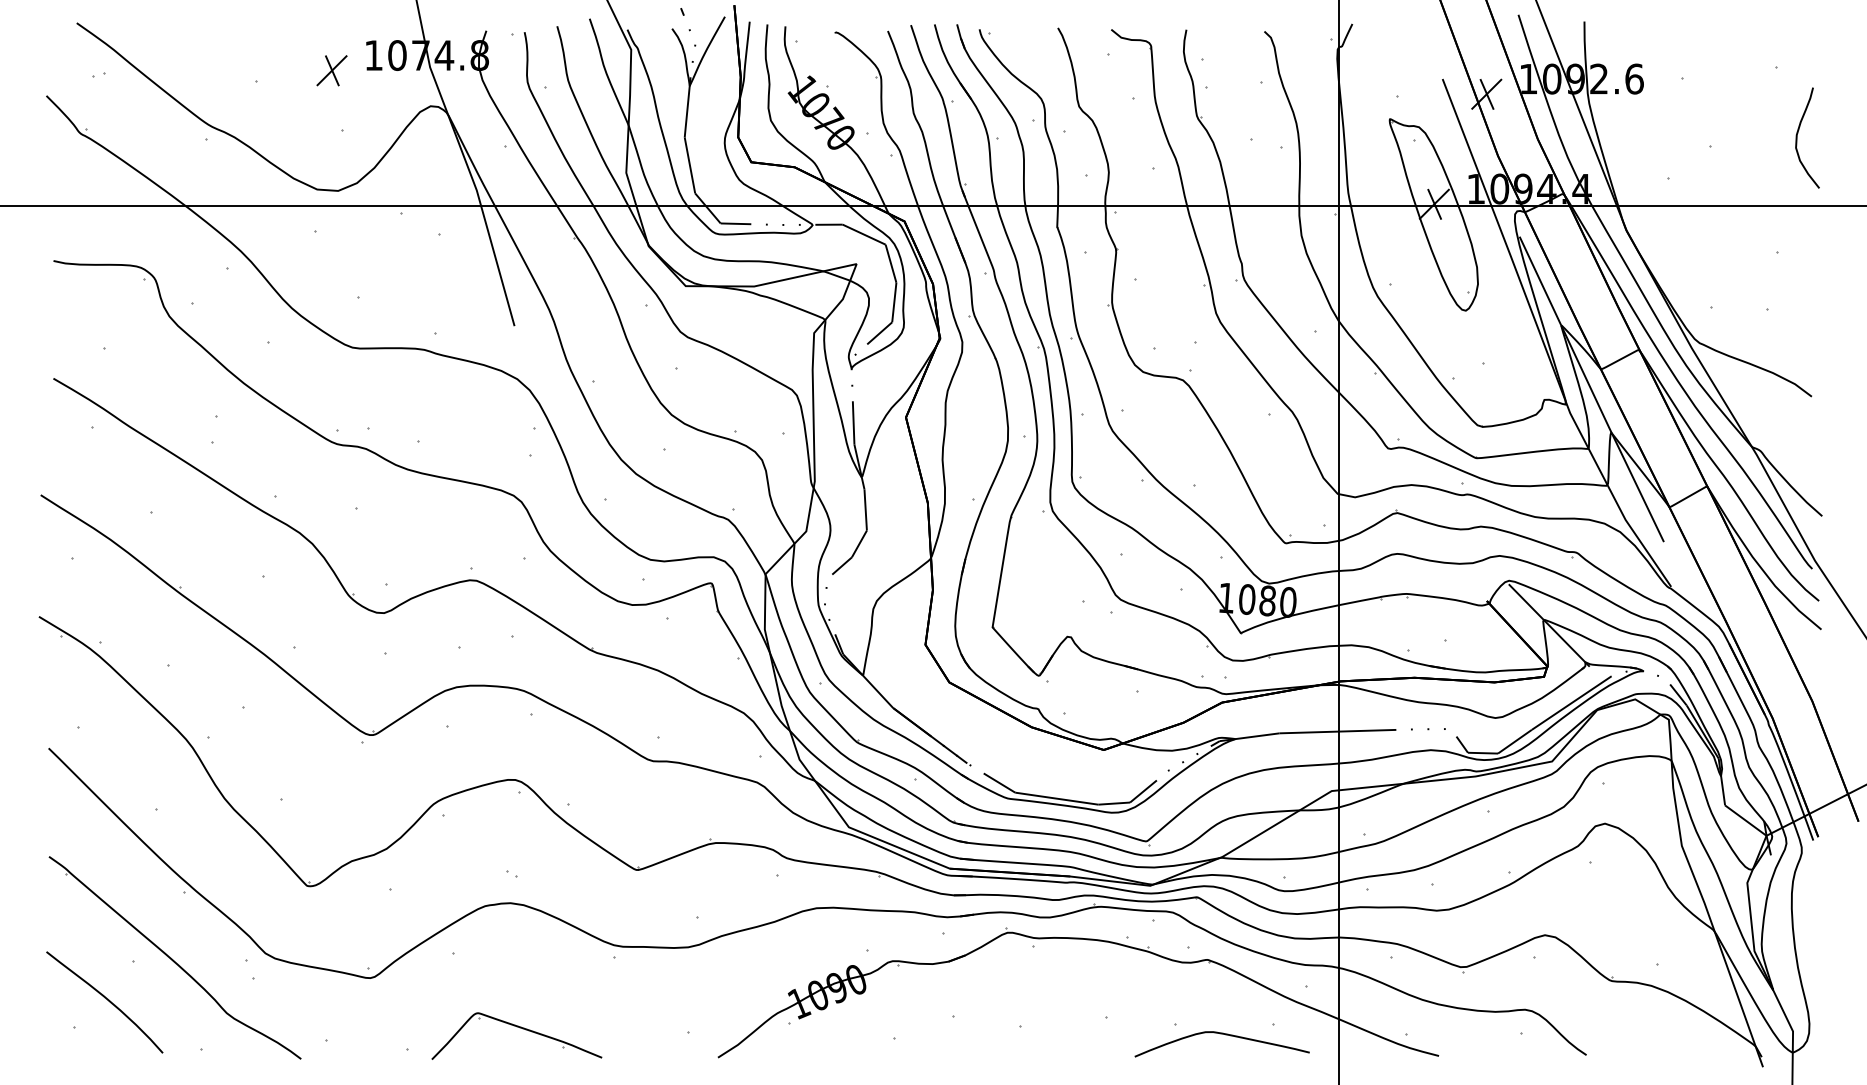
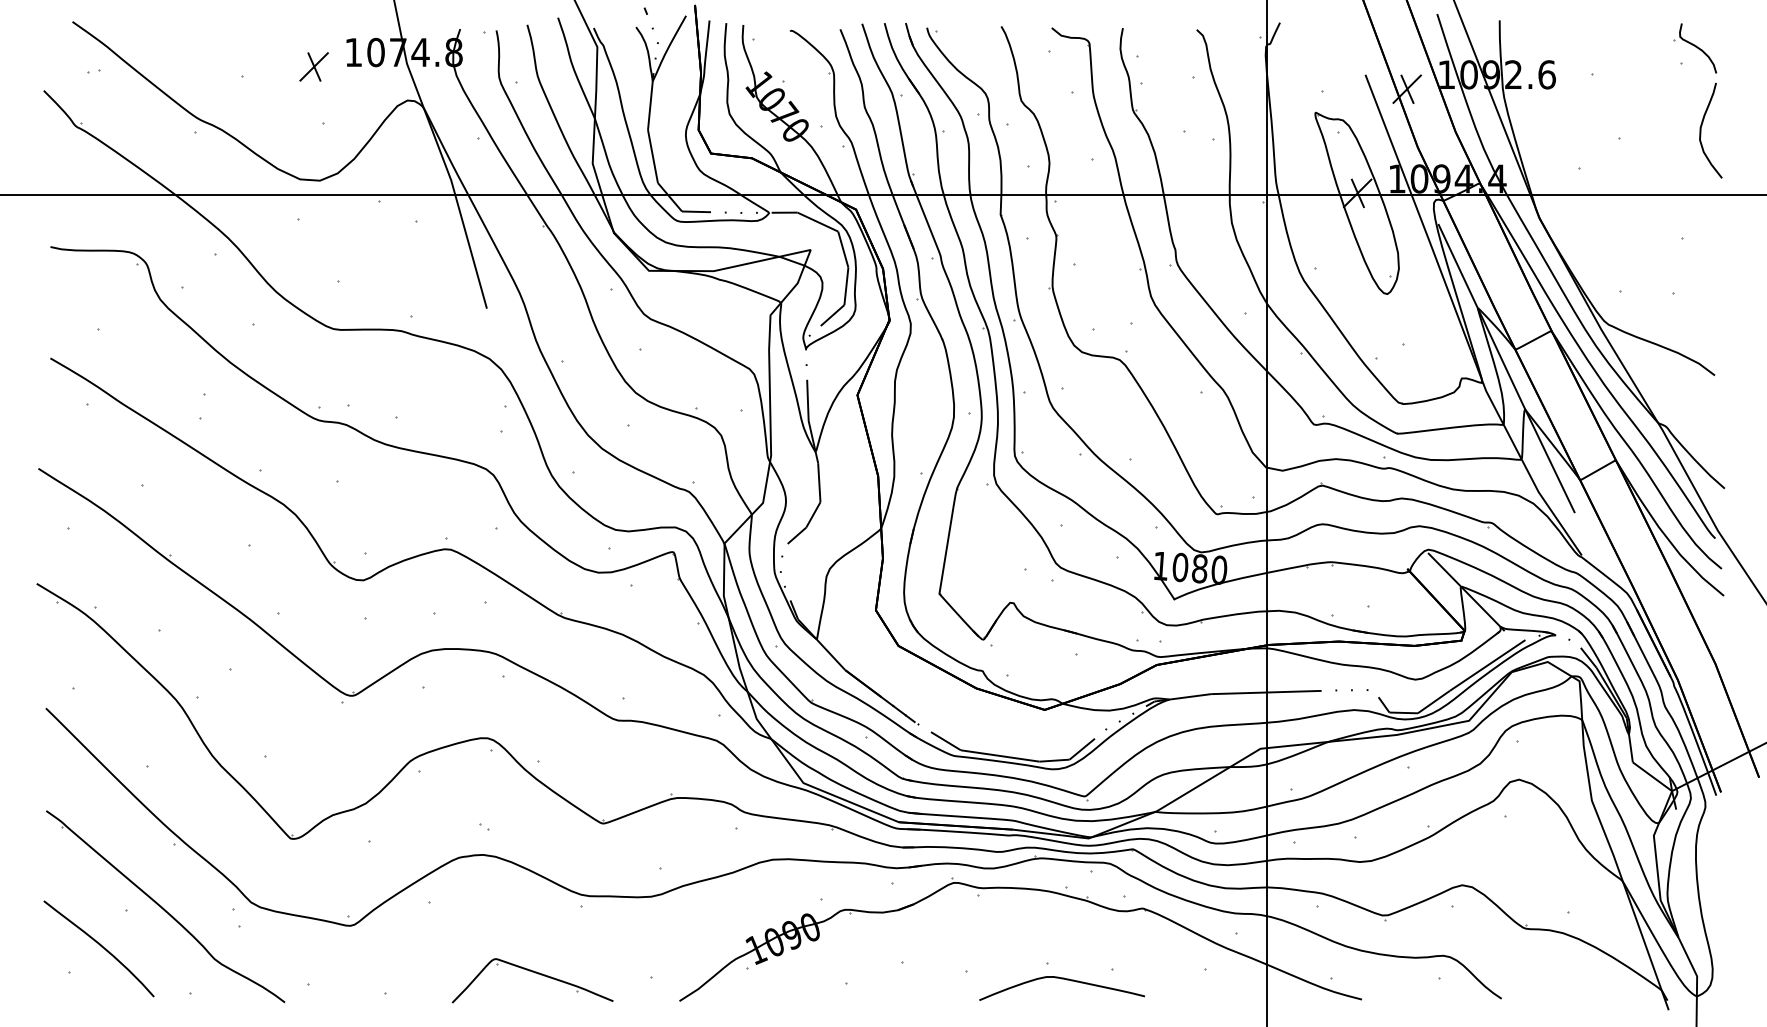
part: (1791, 50) -> (1695, 47), added
part: (519, 1028) -> (535, 973), moved
curve: (1225, 1035) -> (1065, 980), moved

